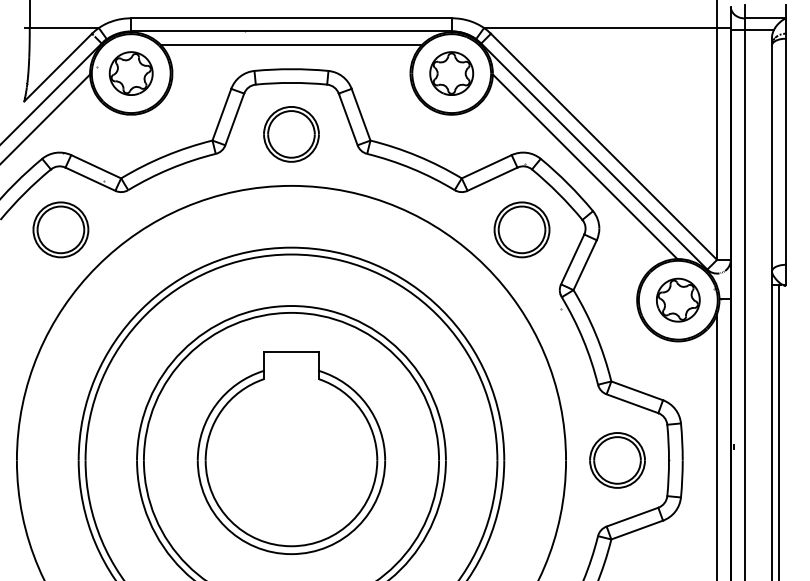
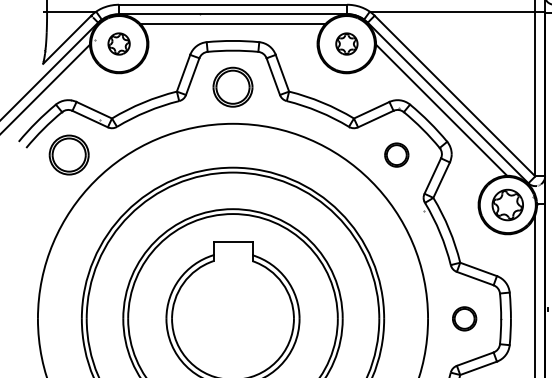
part: (130, 73) -> (118, 43), size x0.7
part: (451, 73) -> (346, 43), size x0.7
part: (521, 229) -> (396, 154), size x0.6
part: (617, 460) -> (464, 318), size x0.6

